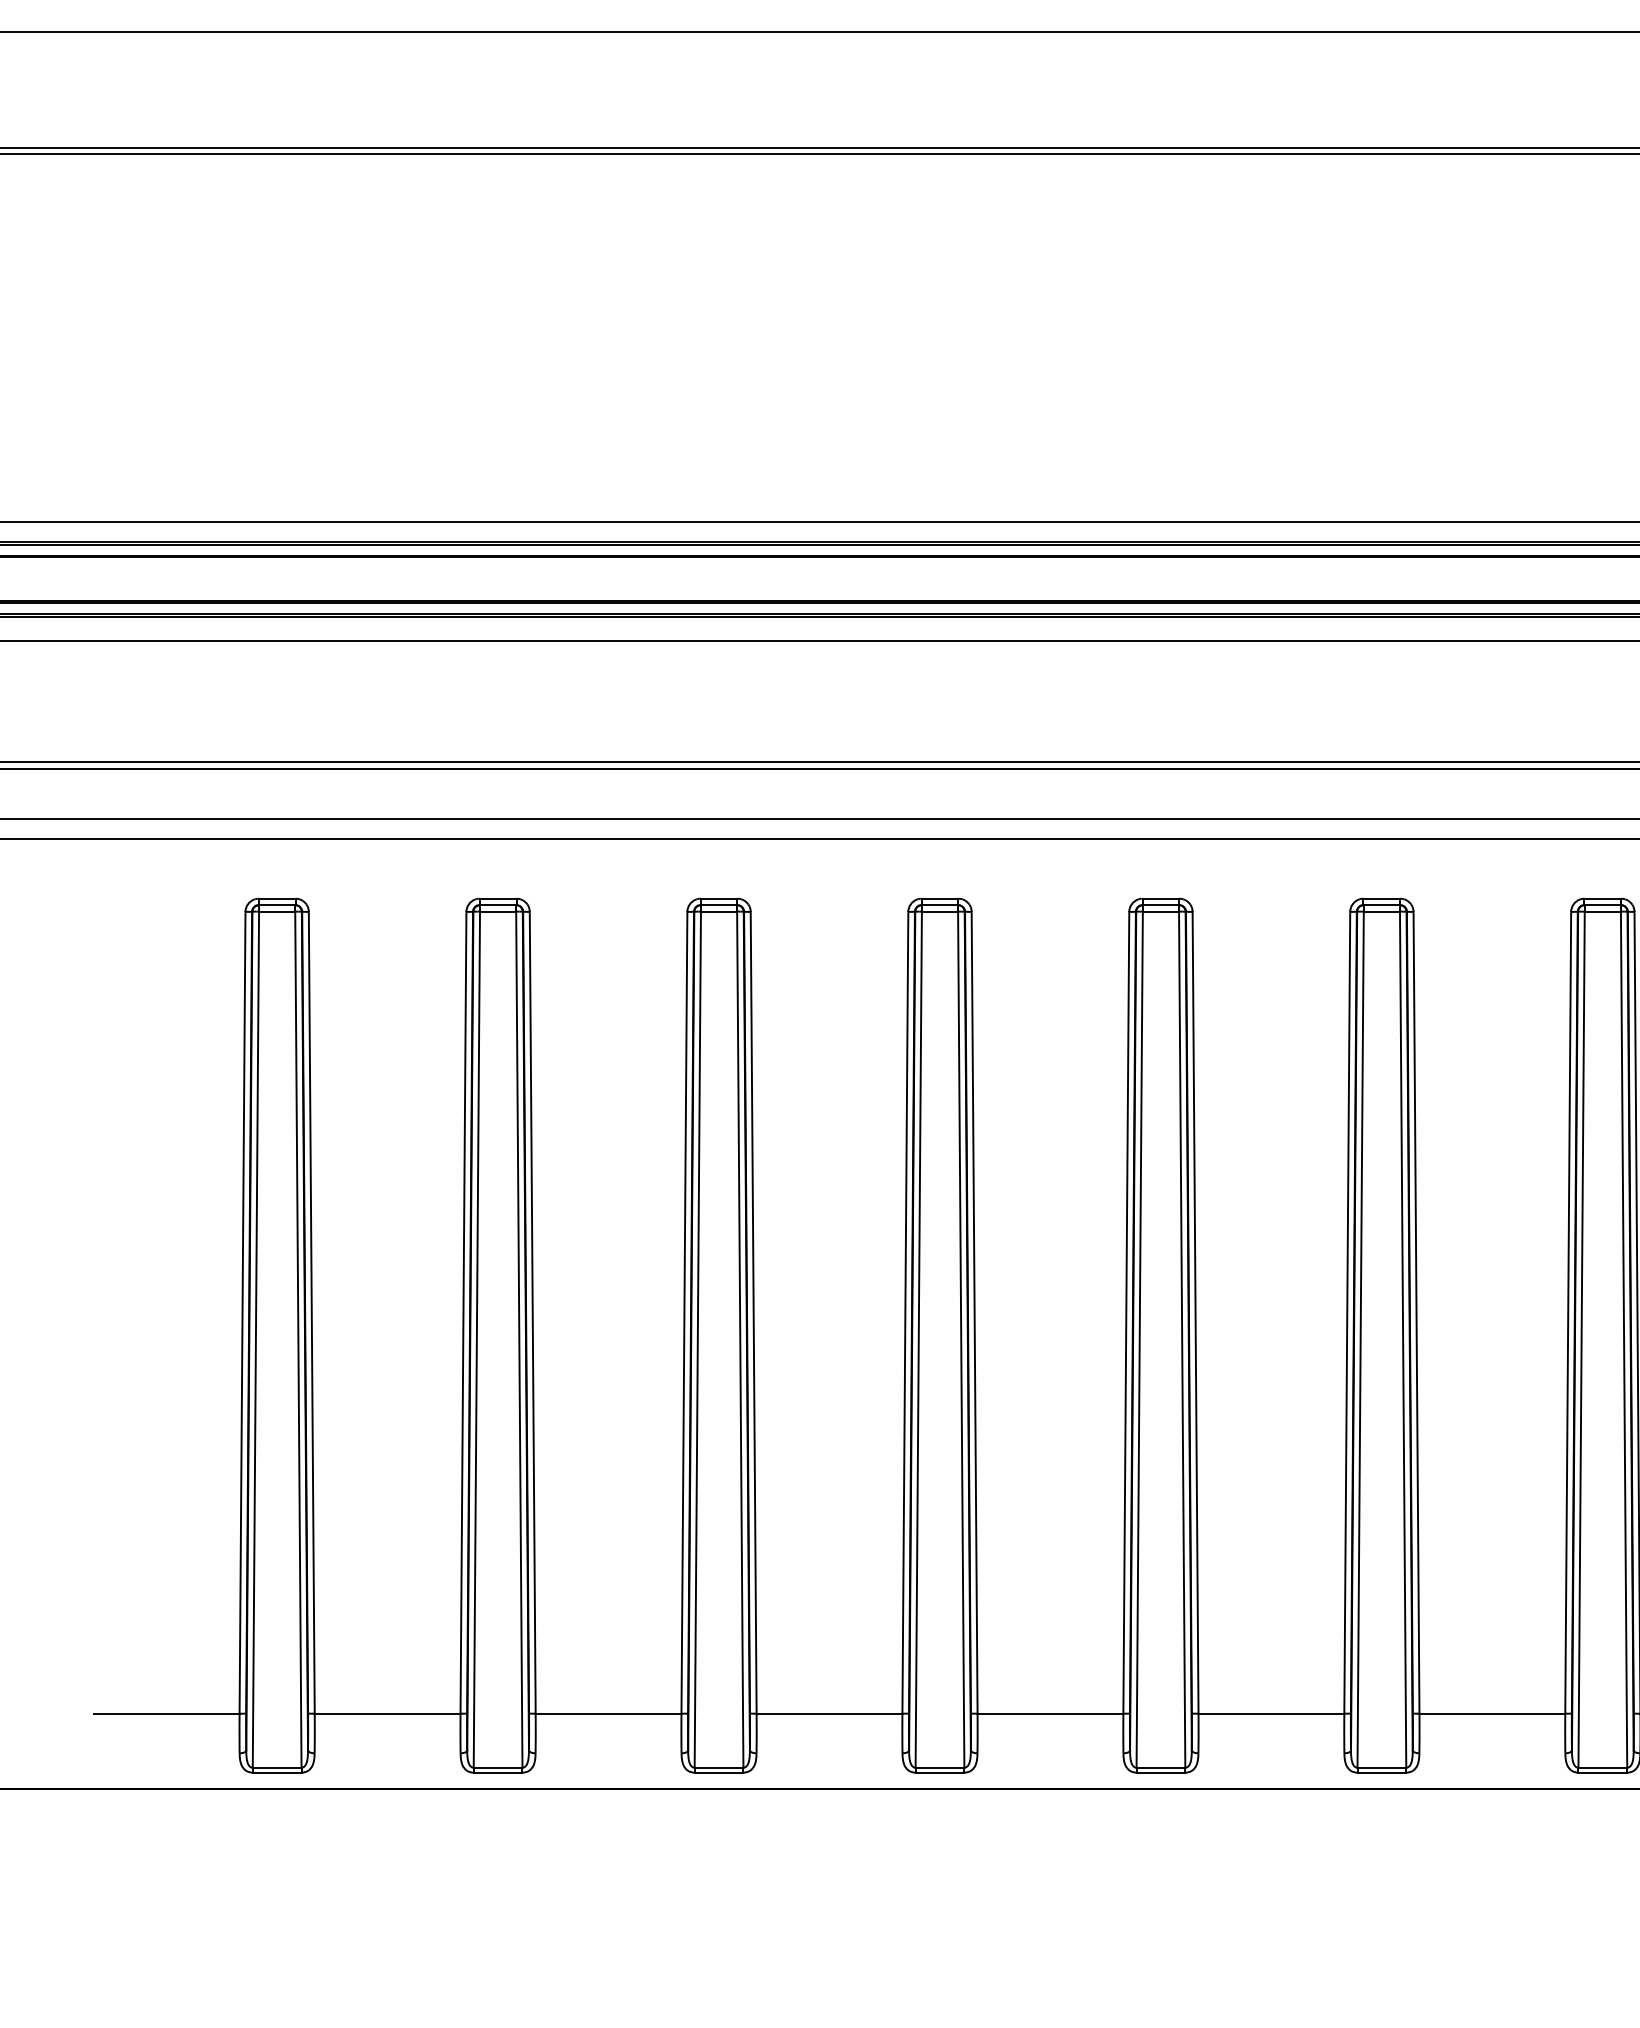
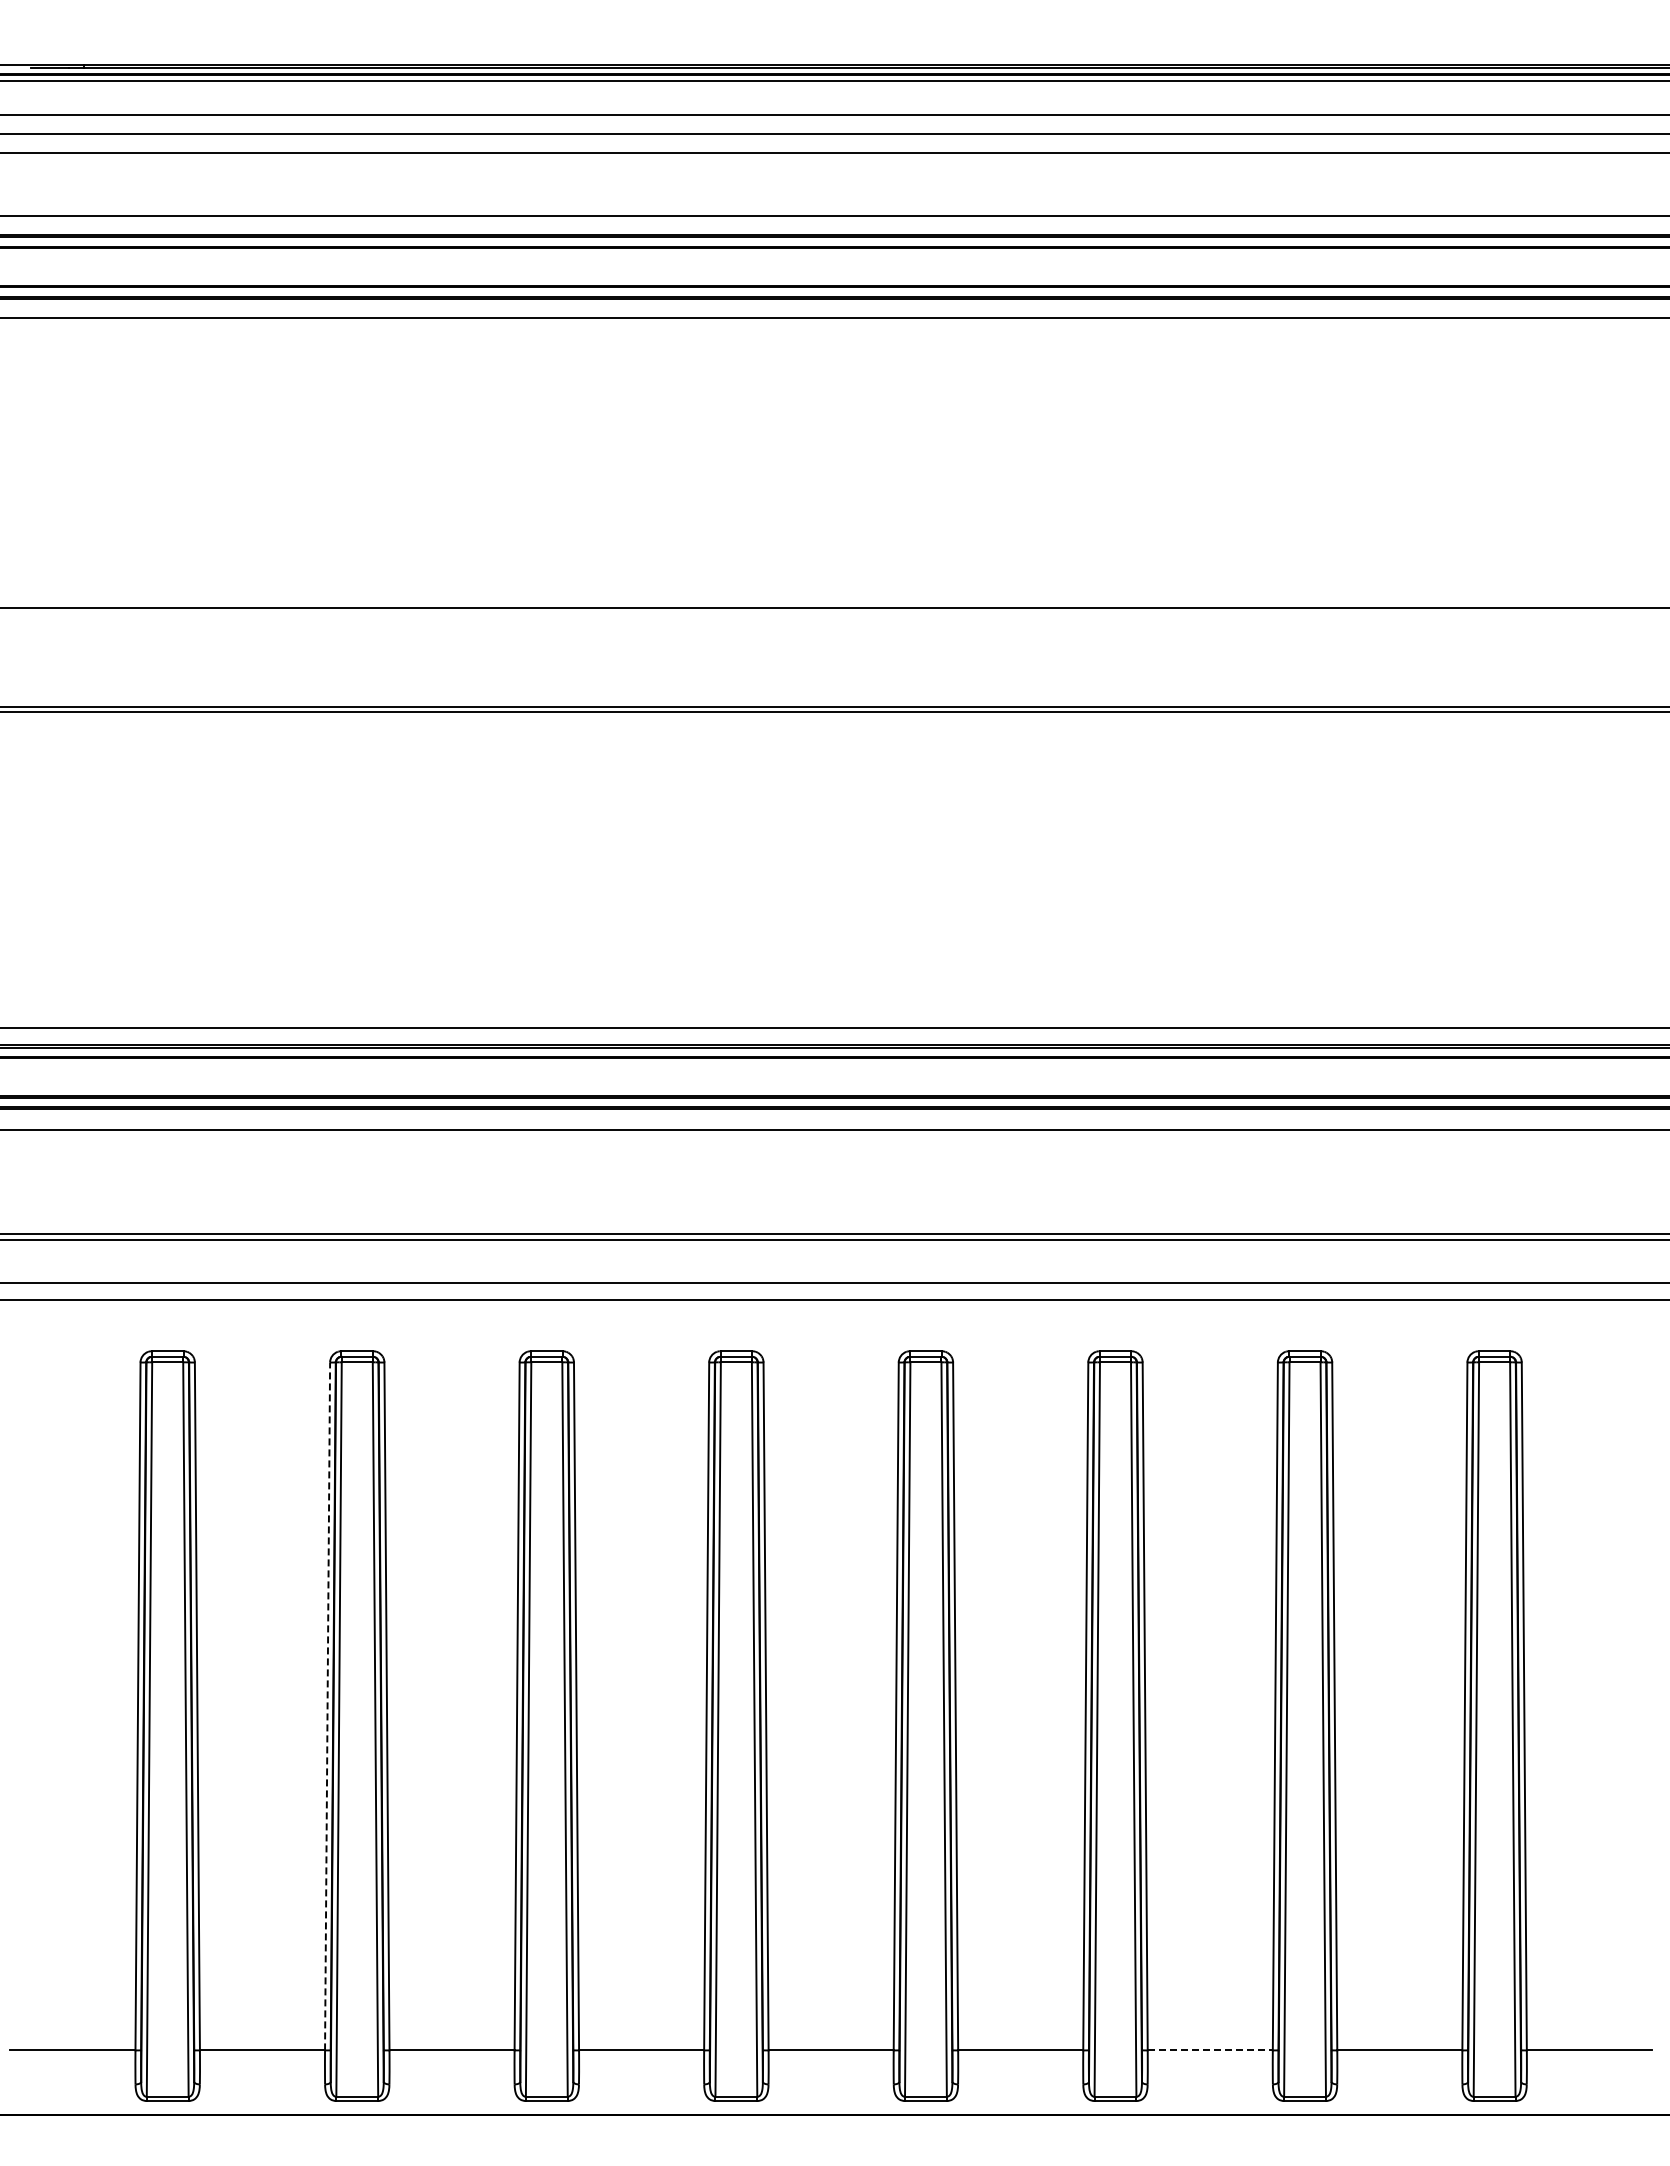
line: (463, 1312) -> (327, 1706), solid -> dashed
line: (1492, 1713) -> (1210, 2050), solid -> dashed

